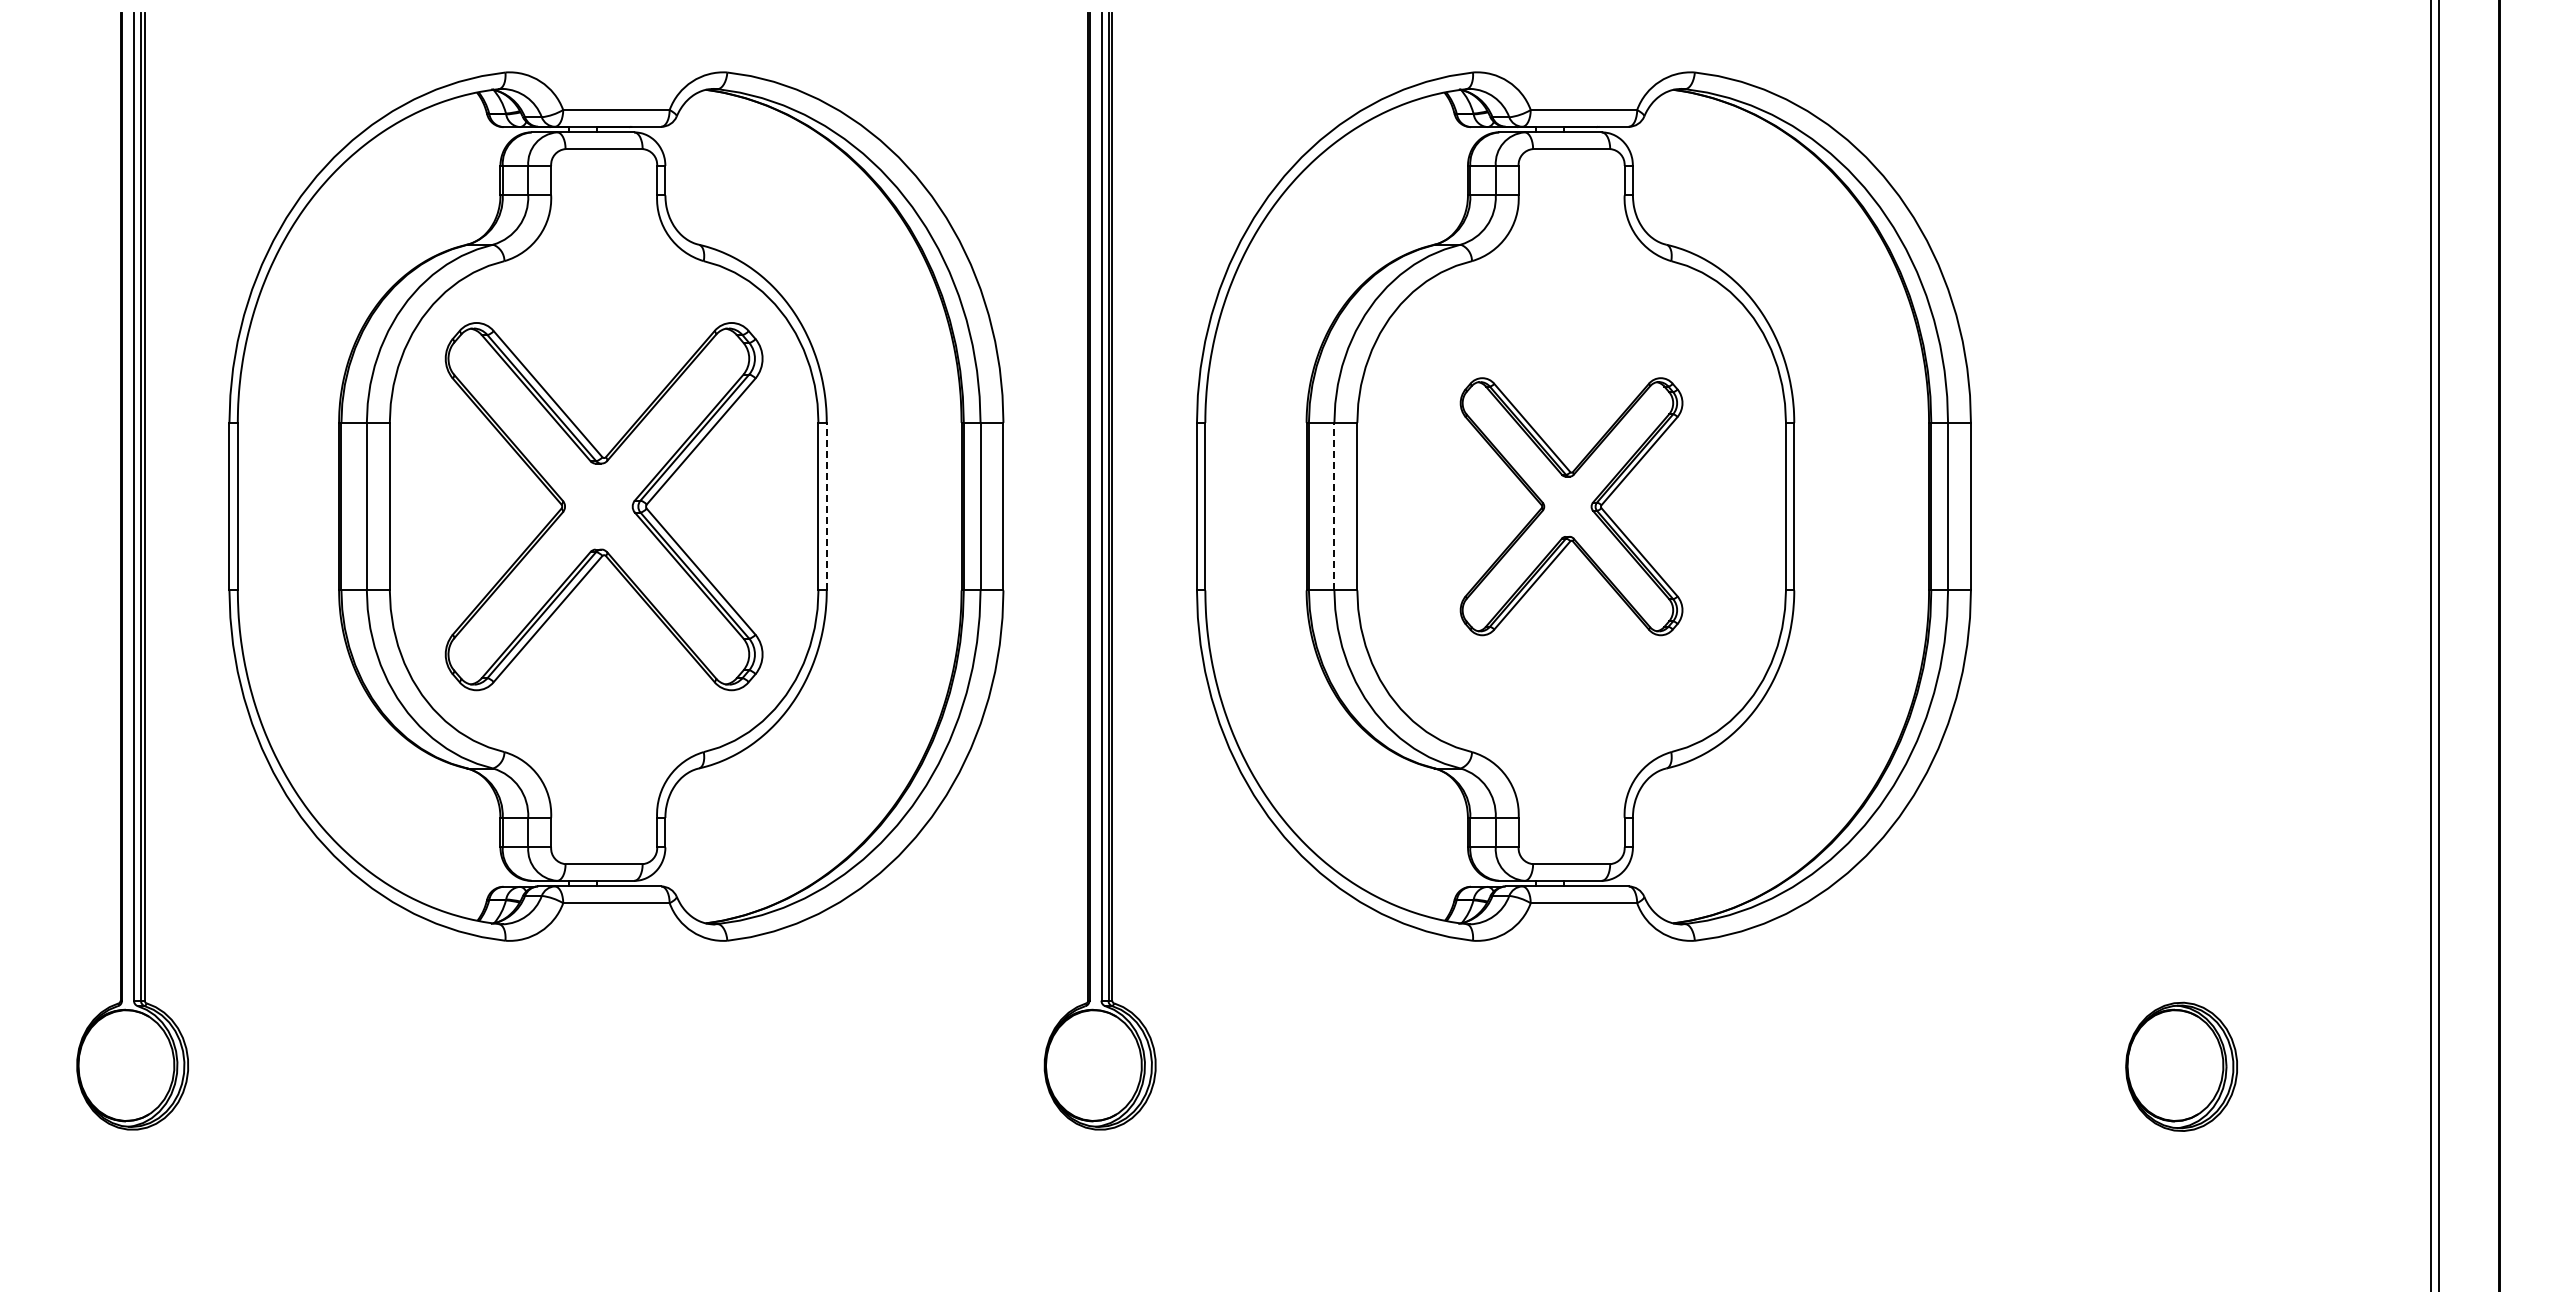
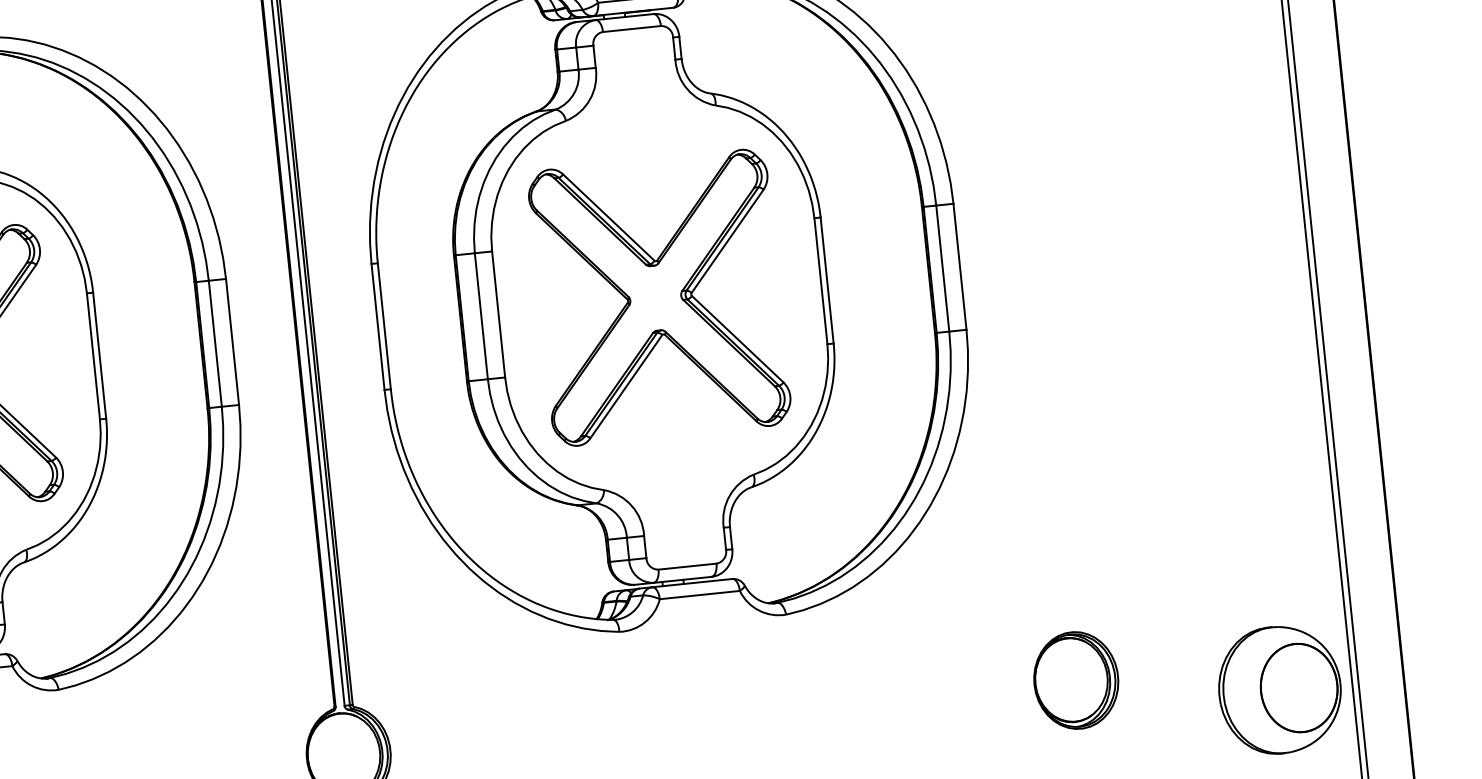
line: (826, 506) -> (99, 355), dashed -> solid
line: (1334, 506) -> (481, 316), dashed -> solid
part: (1571, 506) -> (659, 297), size x1.43
part: (2181, 1066) -> (1076, 680), moved
part: (2334, 1106) -> (1279, 689), added

